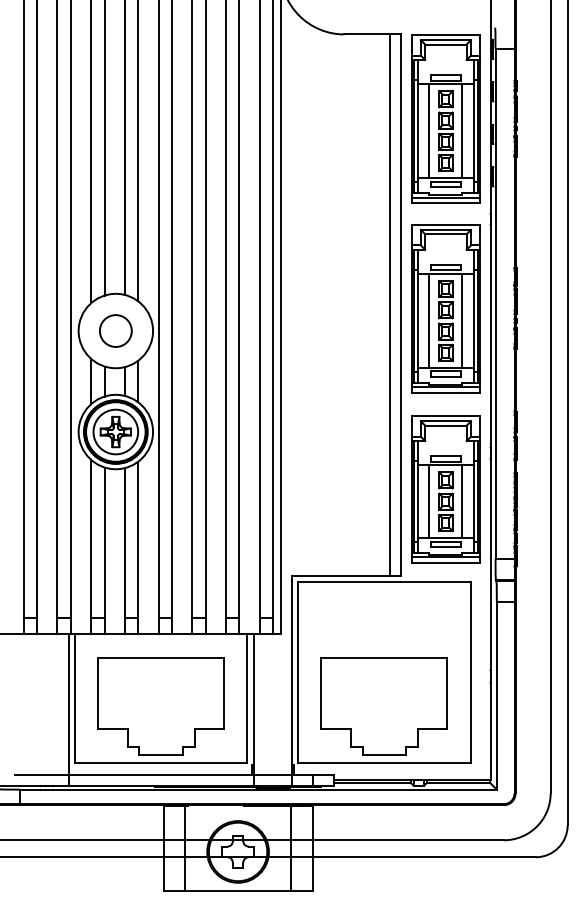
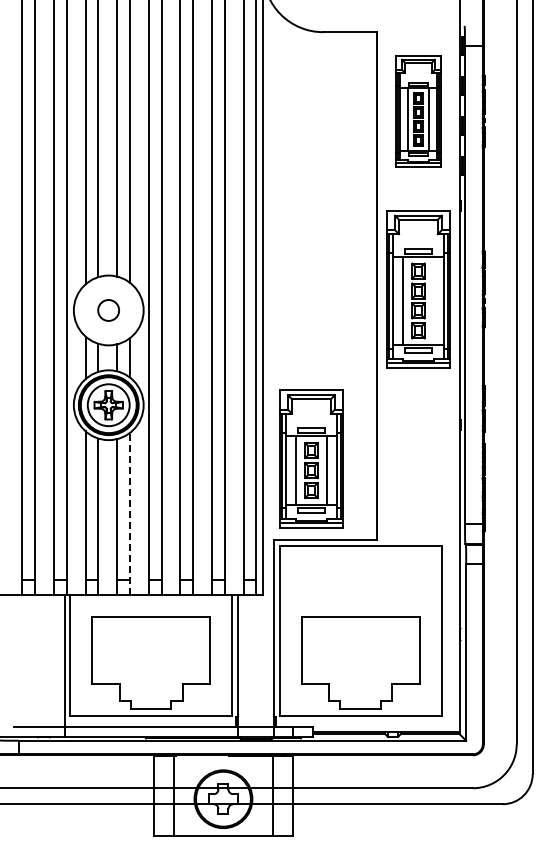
part: (445, 118) -> (418, 111), size x0.7
line: (389, 304) -> (365, 285), removed
line: (461, 320) -> (433, 300), removed
circle: (115, 331) -> (108, 310), size x0.7
part: (445, 488) -> (311, 458), moved
line: (137, 547) -> (129, 513), solid -> dashed

